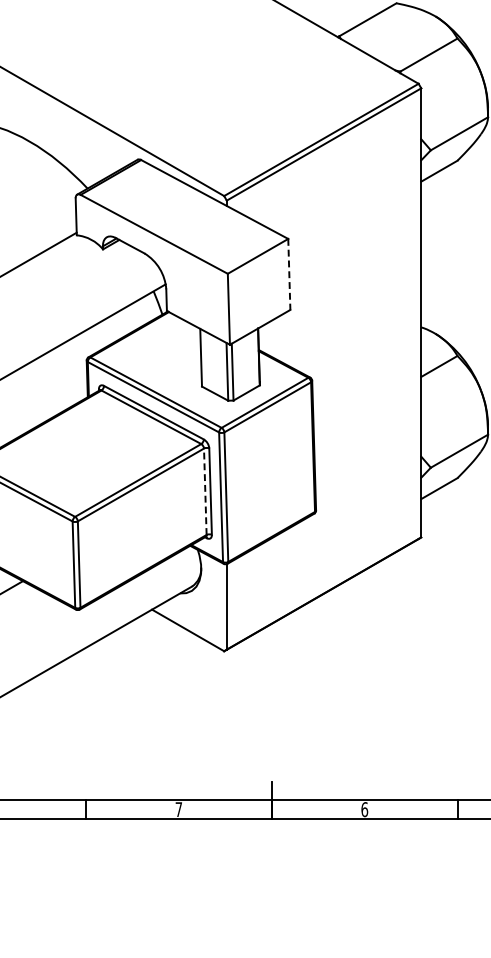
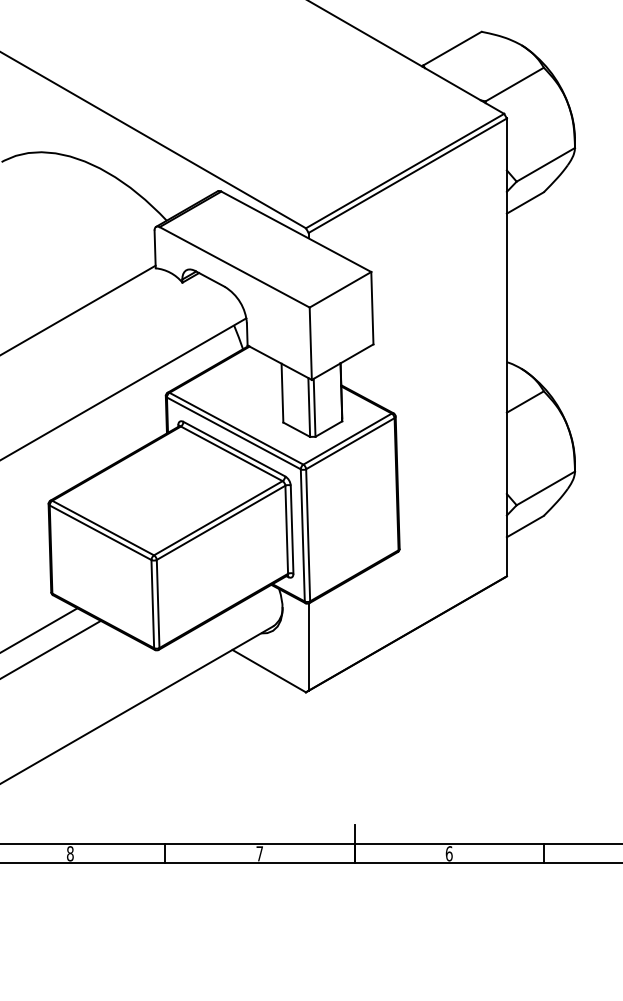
line: (289, 274) -> (372, 308), dashed -> solid
line: (205, 491) -> (286, 529), dashed -> solid

